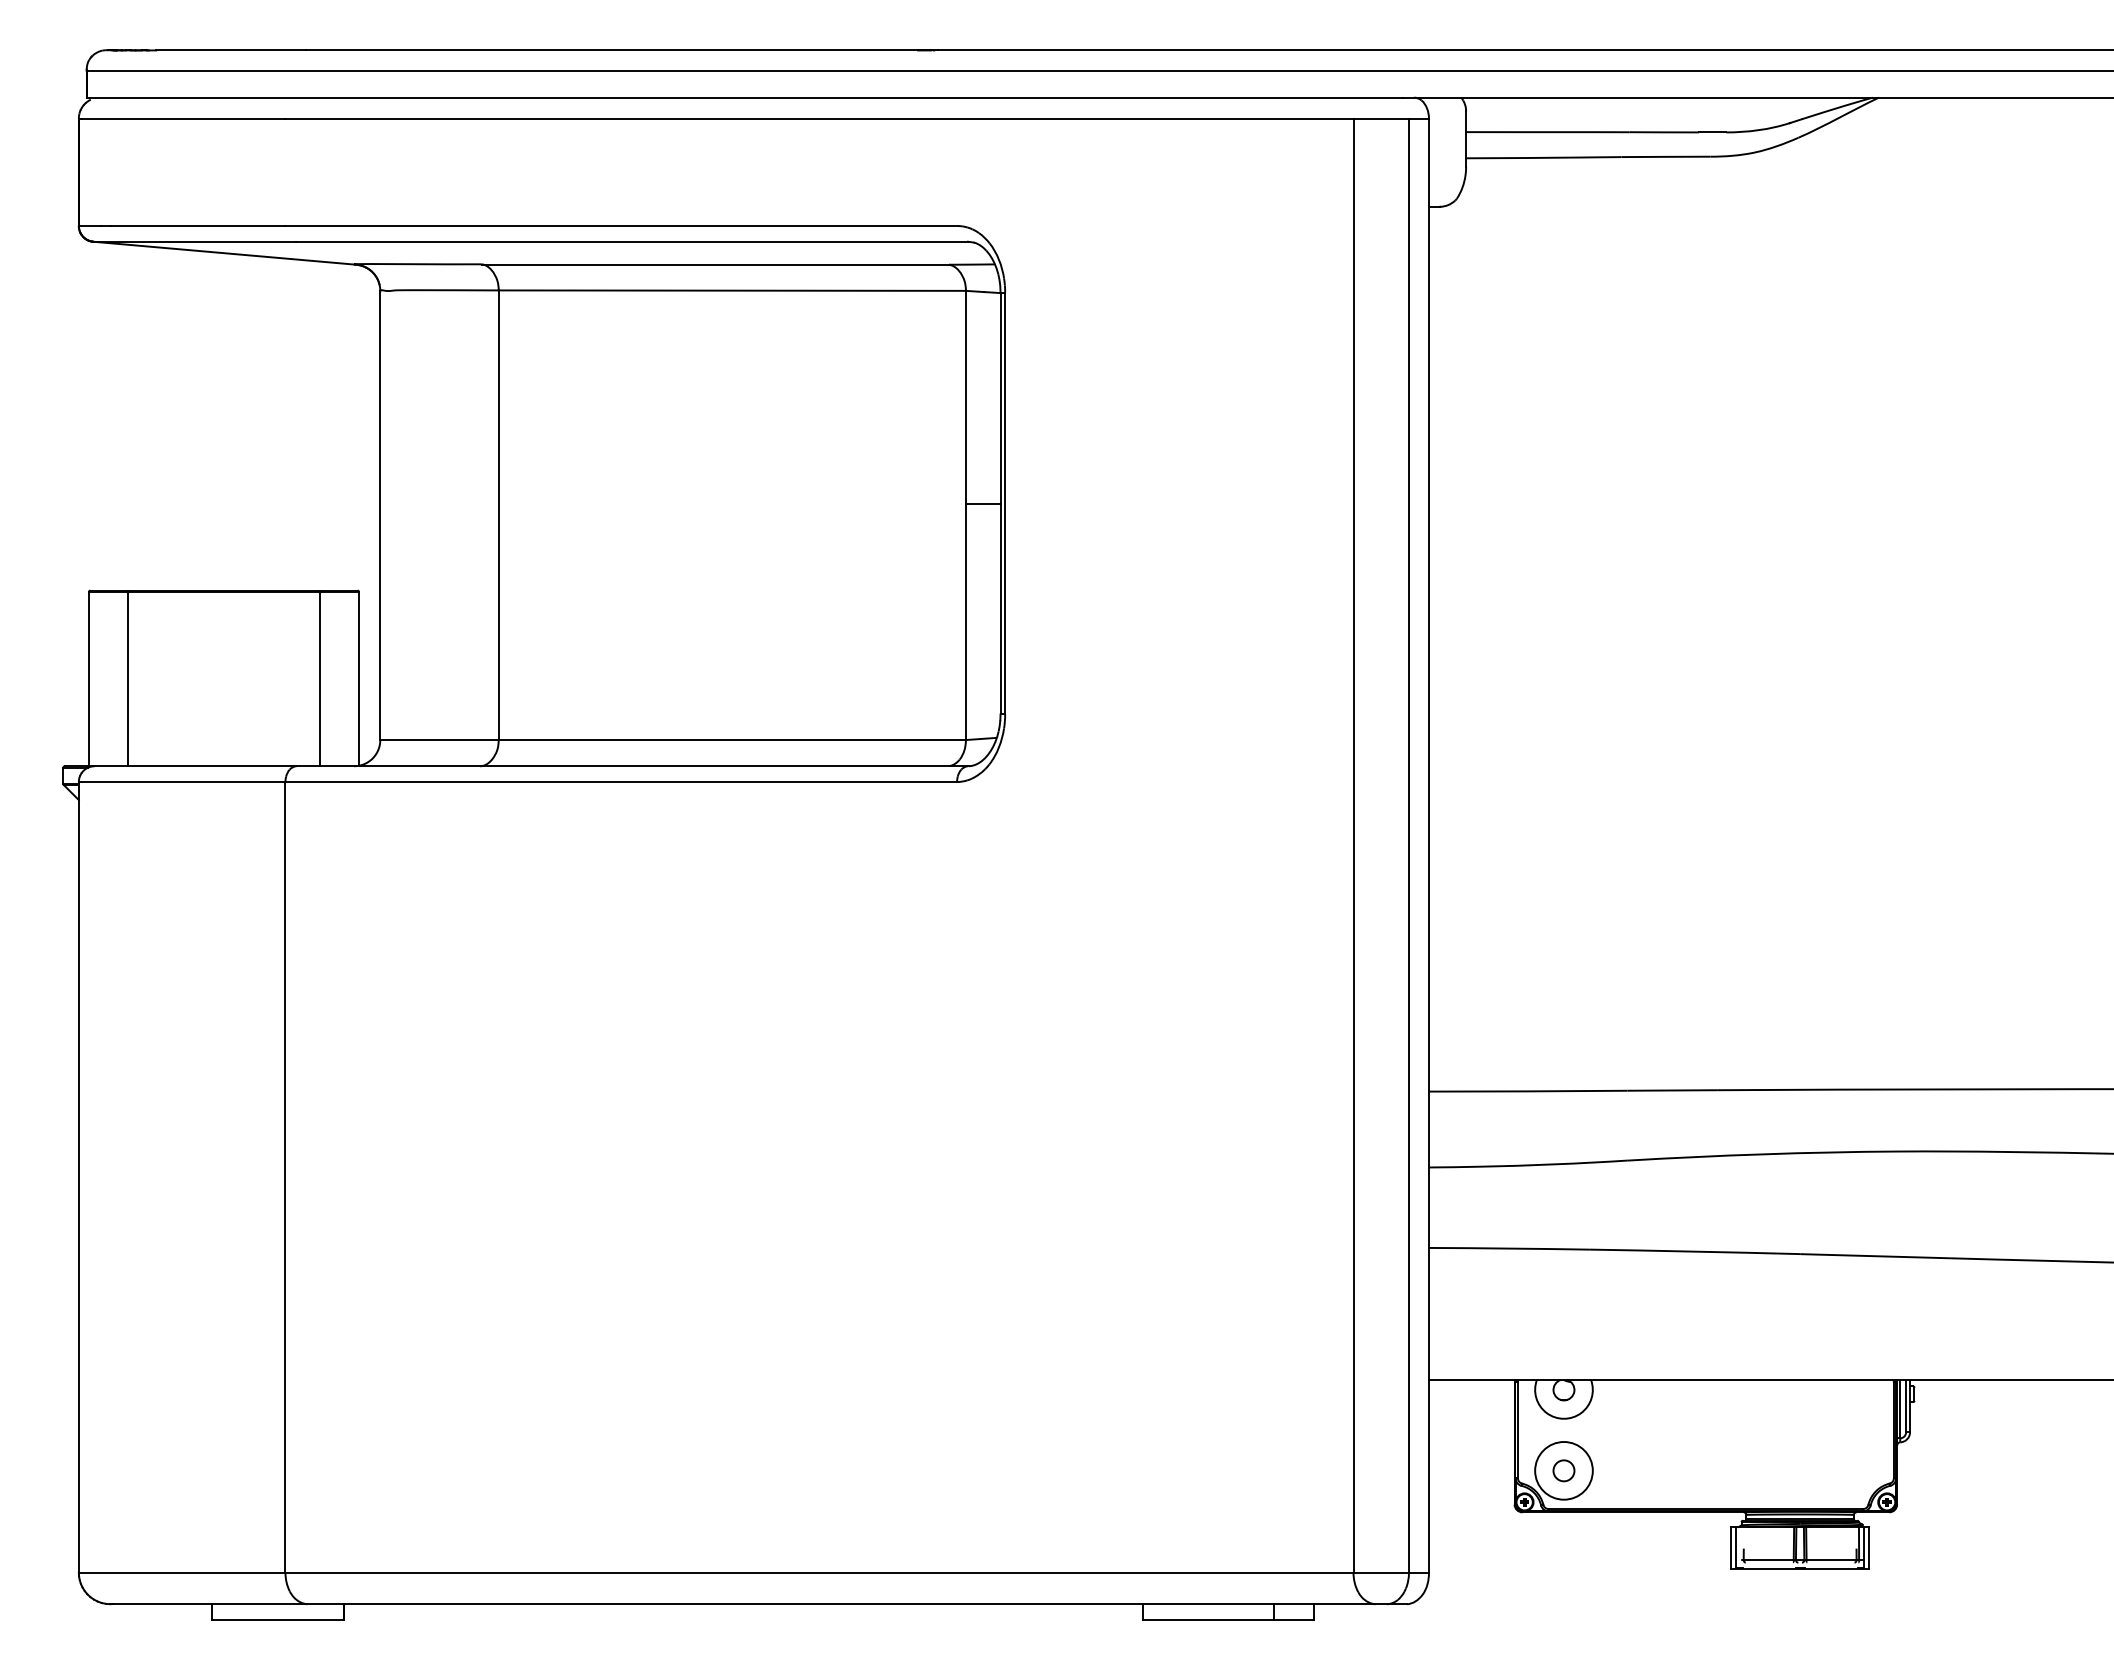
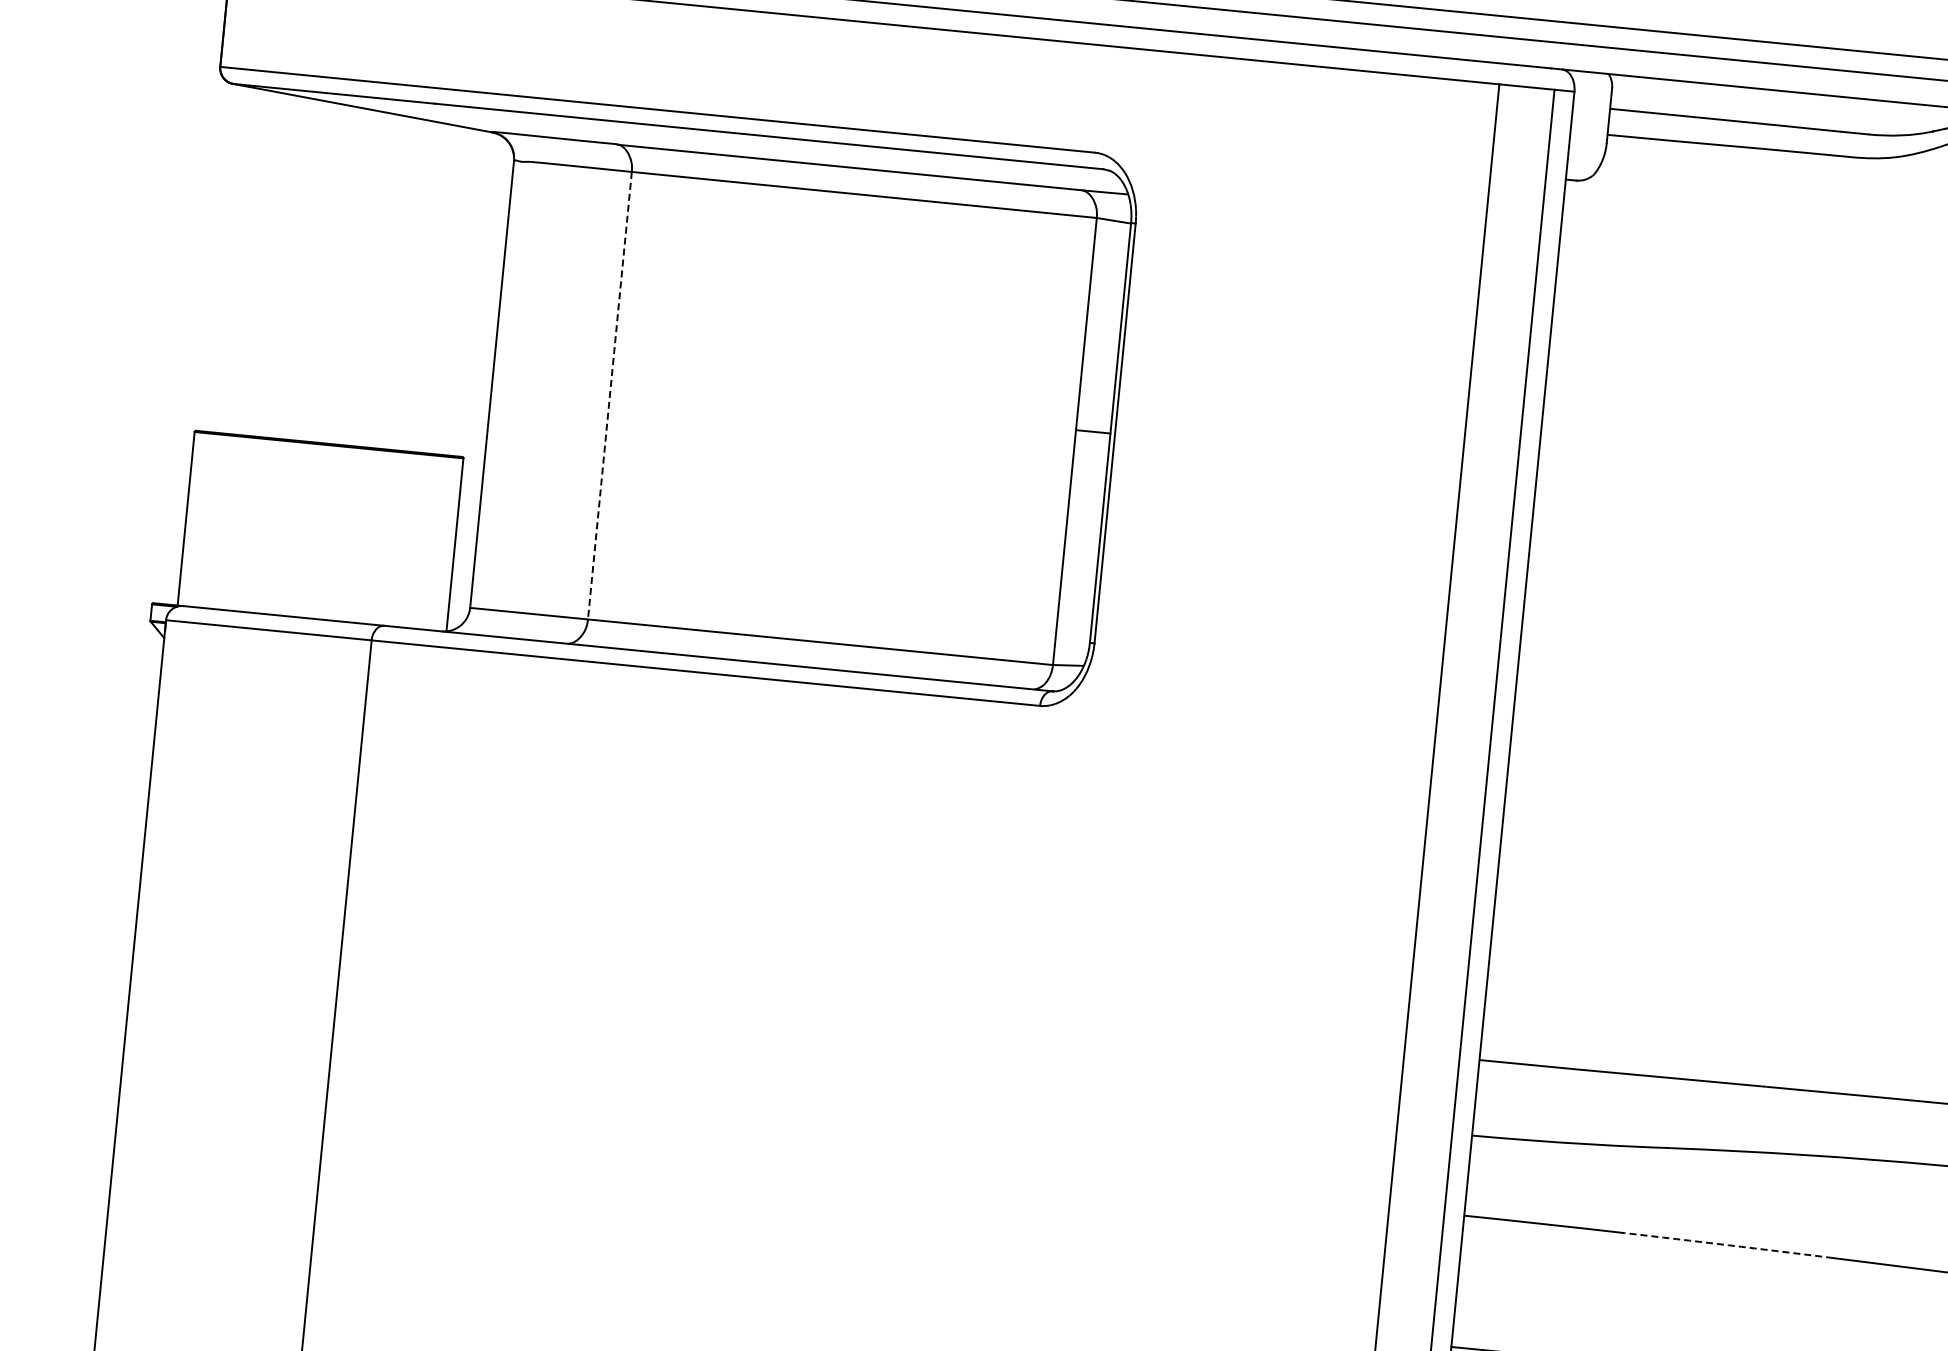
line: (498, 515) -> (609, 395), solid -> dashed
line: (128, 678) -> (225, 522), removed
line: (319, 678) -> (415, 540), removed
arc: (1695, 1251) -> (1729, 1245), solid -> dashed

